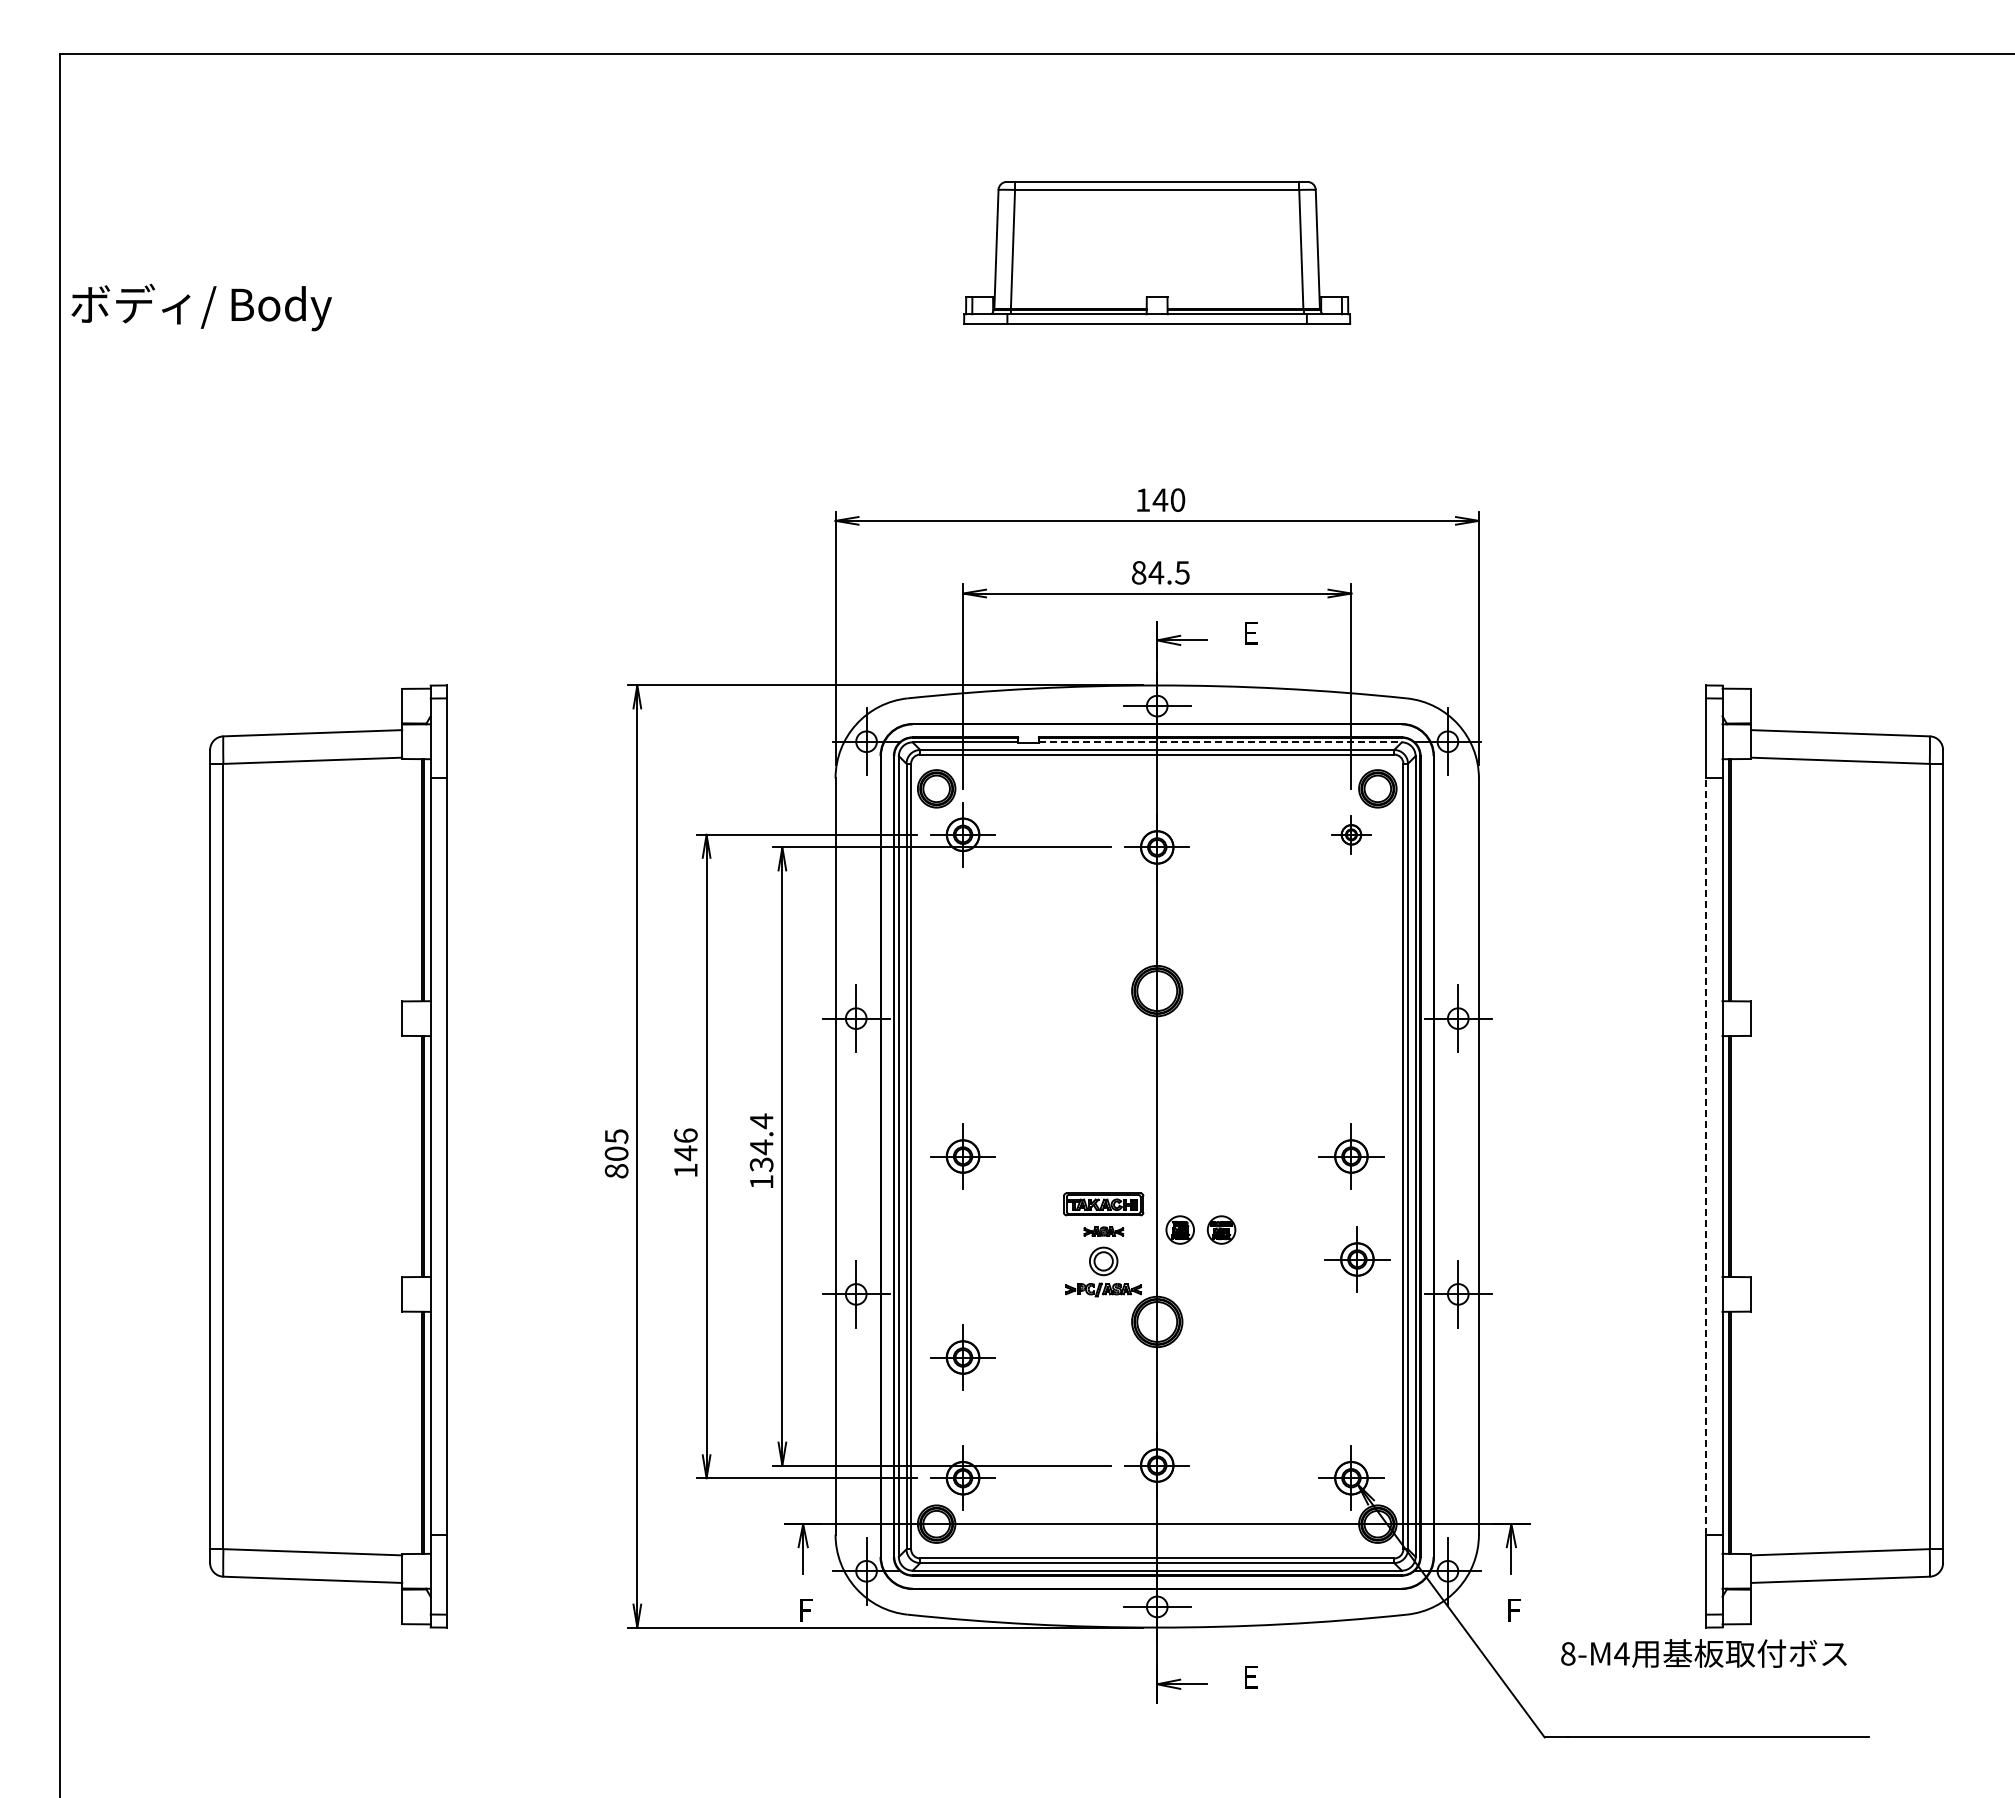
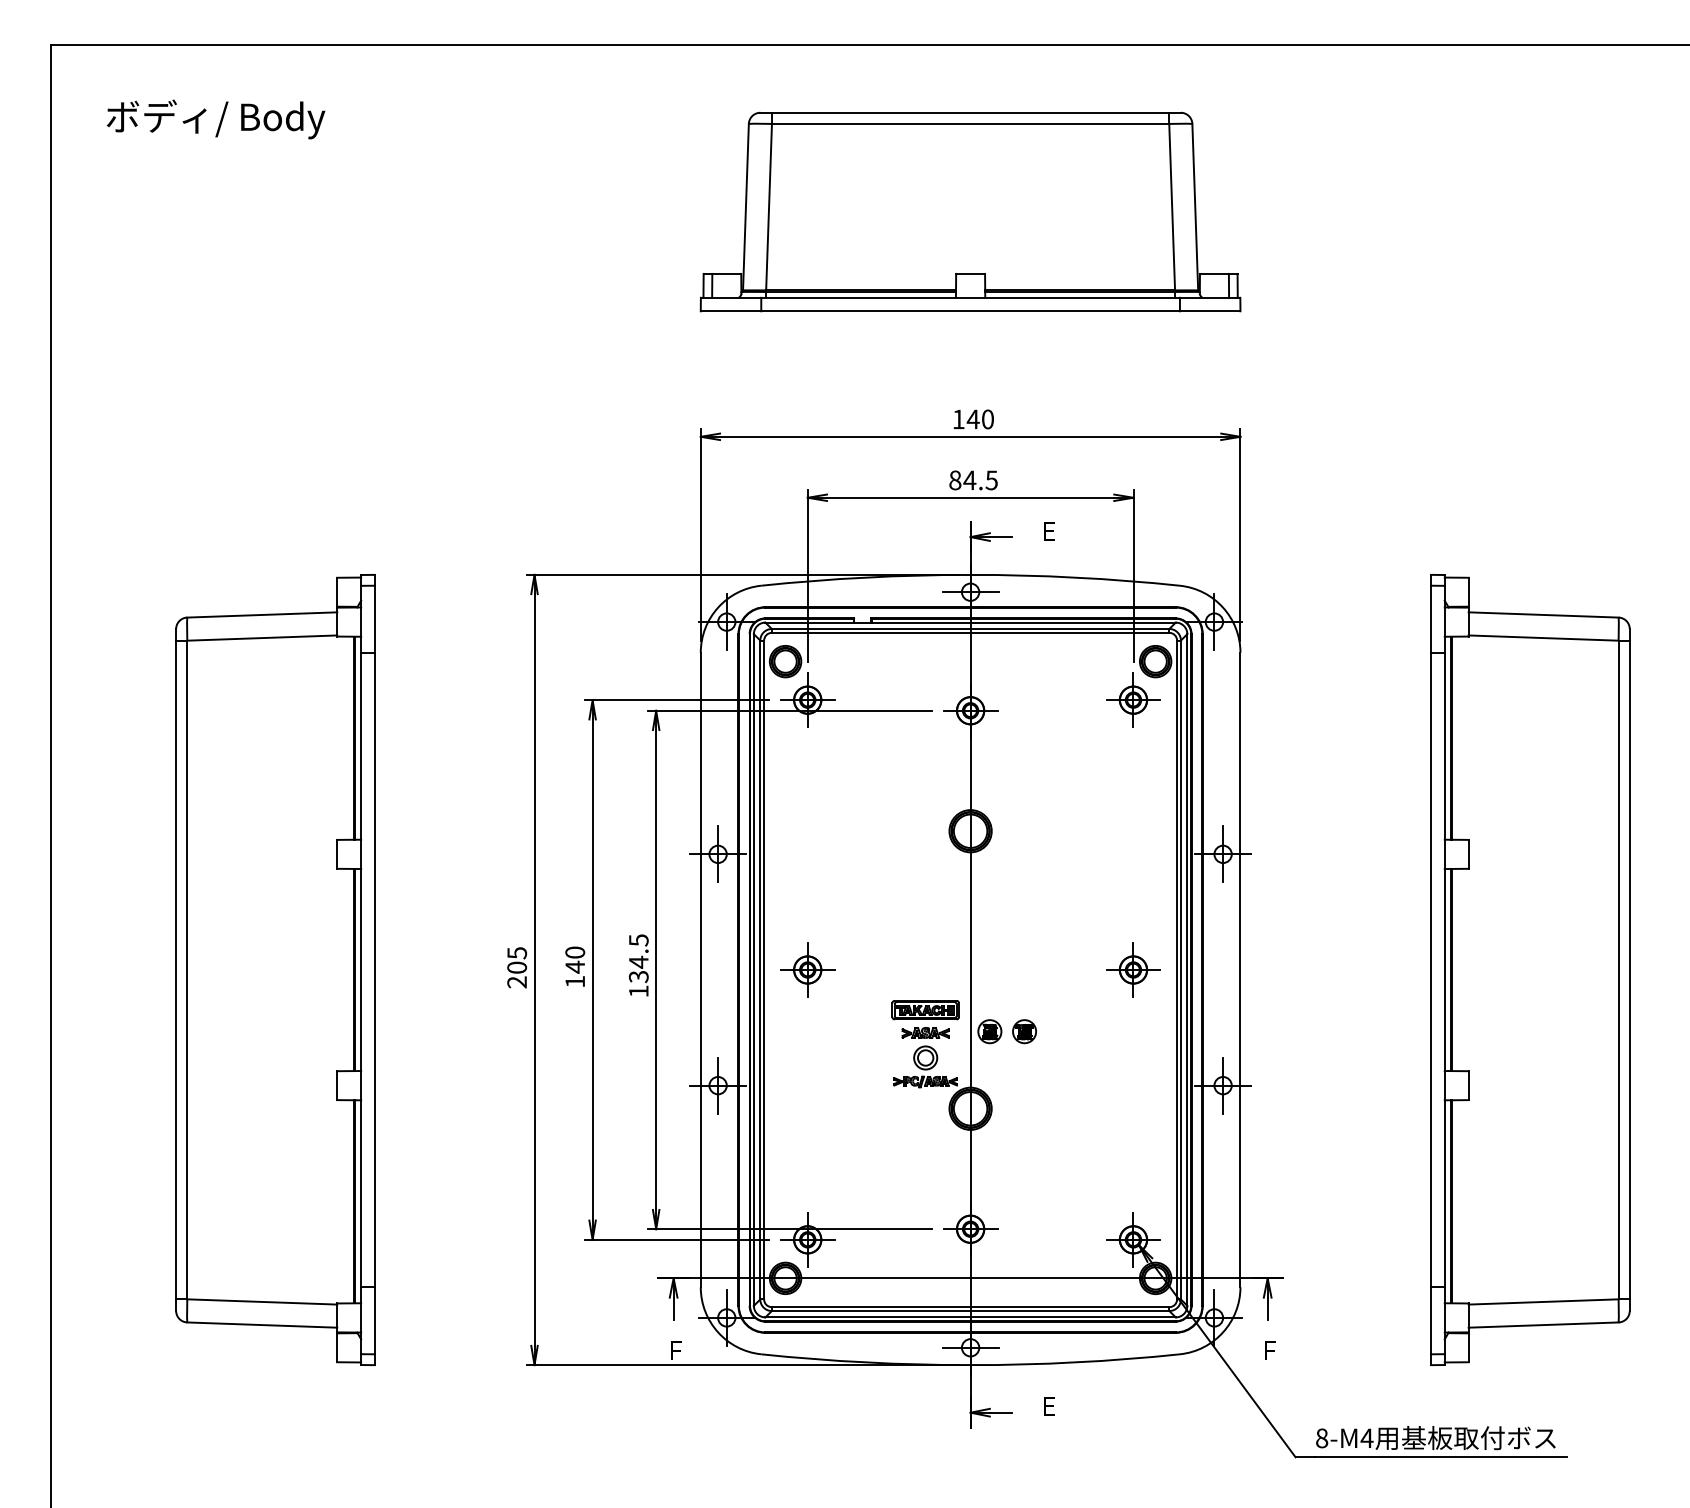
part: (1156, 252) -> (969, 211), size x1.67
text: (201, 307) -> (215, 119), moved
line: (1221, 742) -> (1024, 622), dashed -> solid
part: (1351, 834) -> (1133, 699), size x1.67
text: (761, 1121) -> (638, 940), 134.4 -> 134.5
text: (685, 1135) -> (574, 952), 146 -> 140
line: (1706, 1156) -> (1431, 969), dashed -> solid
text: (616, 1171) -> (517, 982), 805 -> 205
part: (1103, 1231) -> (925, 1032), size x1.43
part: (1357, 1259) -> (1138, 1056), removed
part: (962, 1357) -> (807, 1138), removed
text: (1703, 1653) -> (1435, 1438), moved

